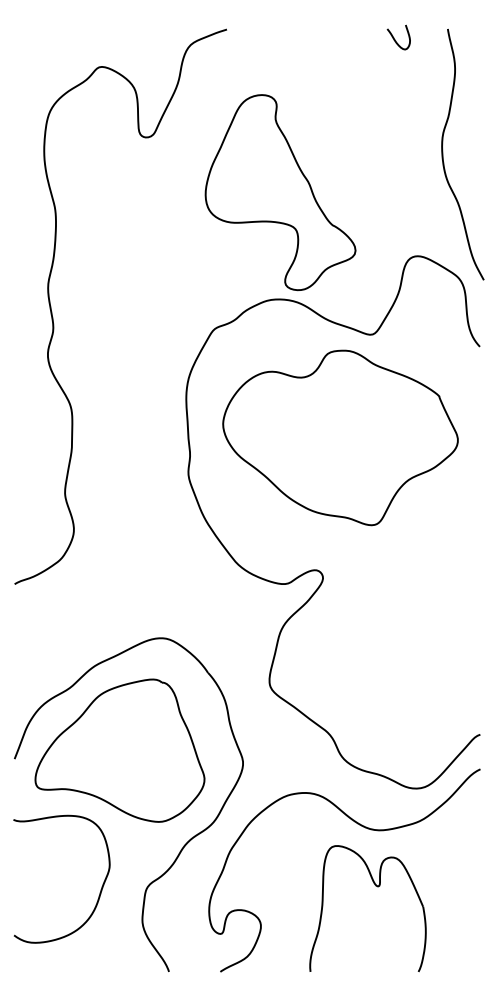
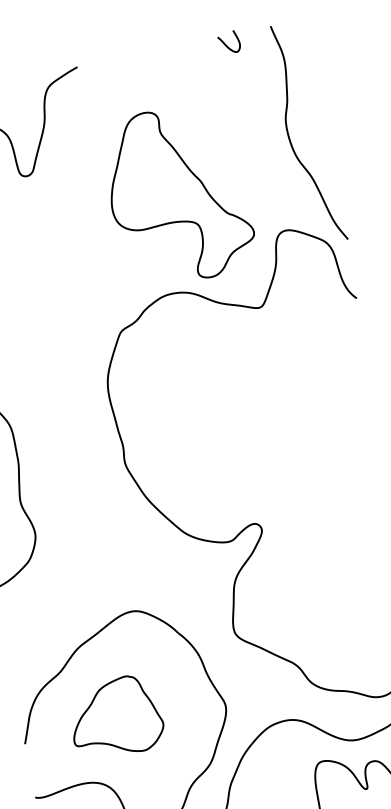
part: (280, 192) -> (177, 194), moved
part: (340, 437) -> (251, 403), removed
part: (119, 750) -> (115, 717), size x0.6

